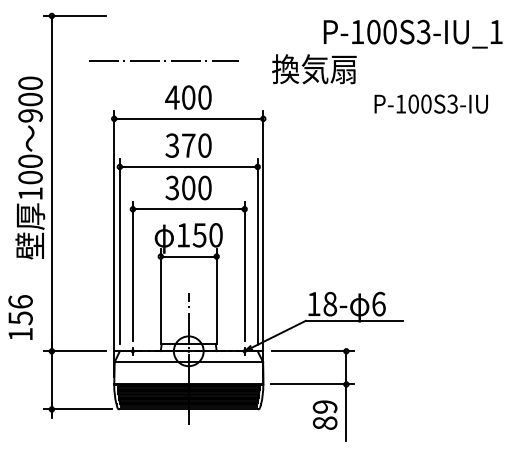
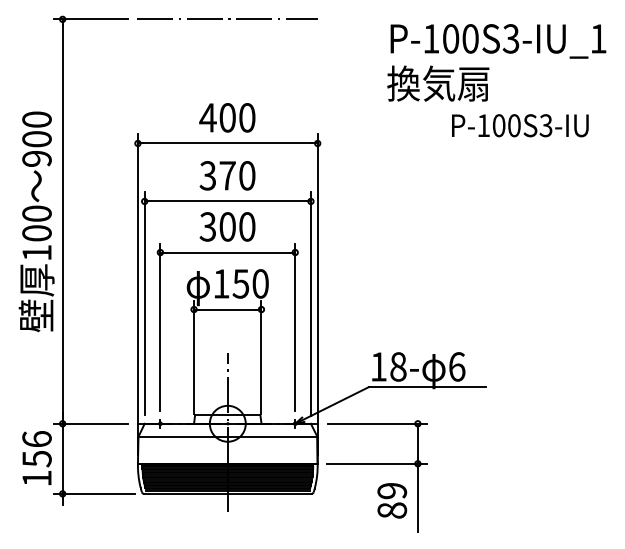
line: (164, 60) -> (228, 18), moved
text: (314, 69) -> (438, 83), moved
text: (30, 167) -> (36, 221), moved
text: (20, 317) -> (36, 458), moved

